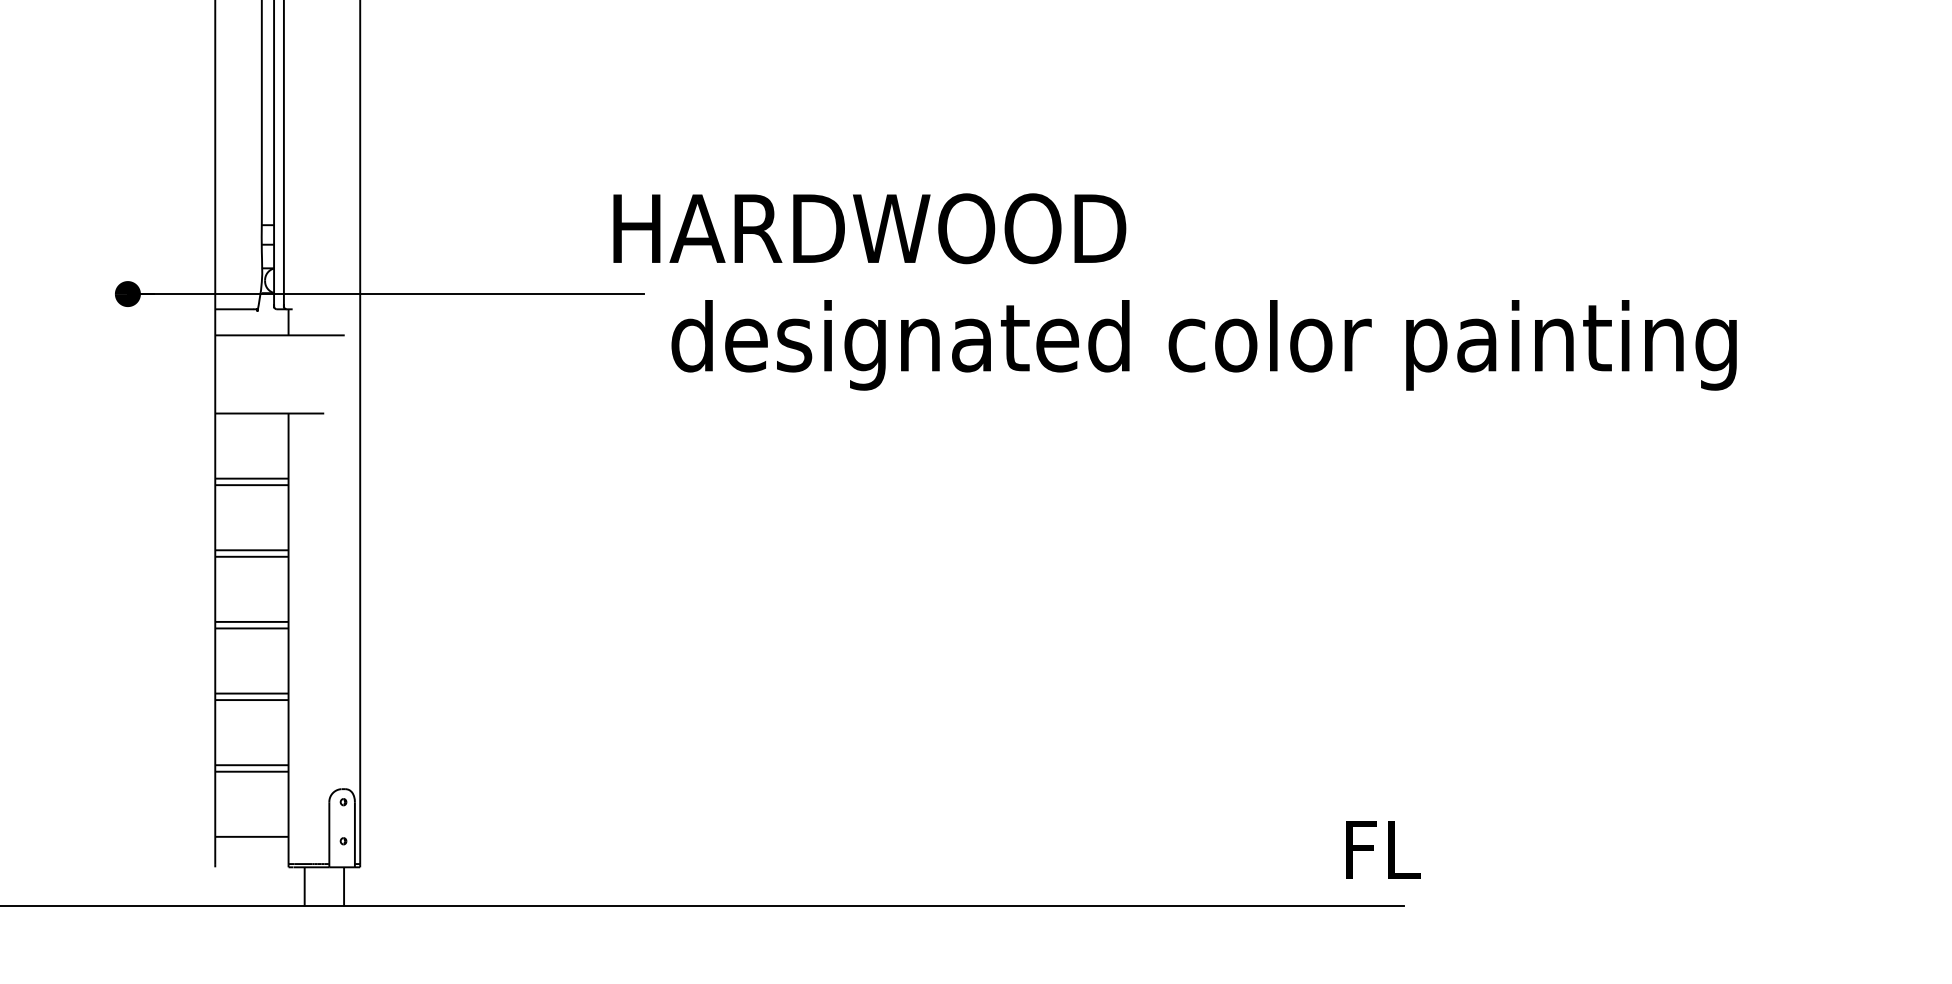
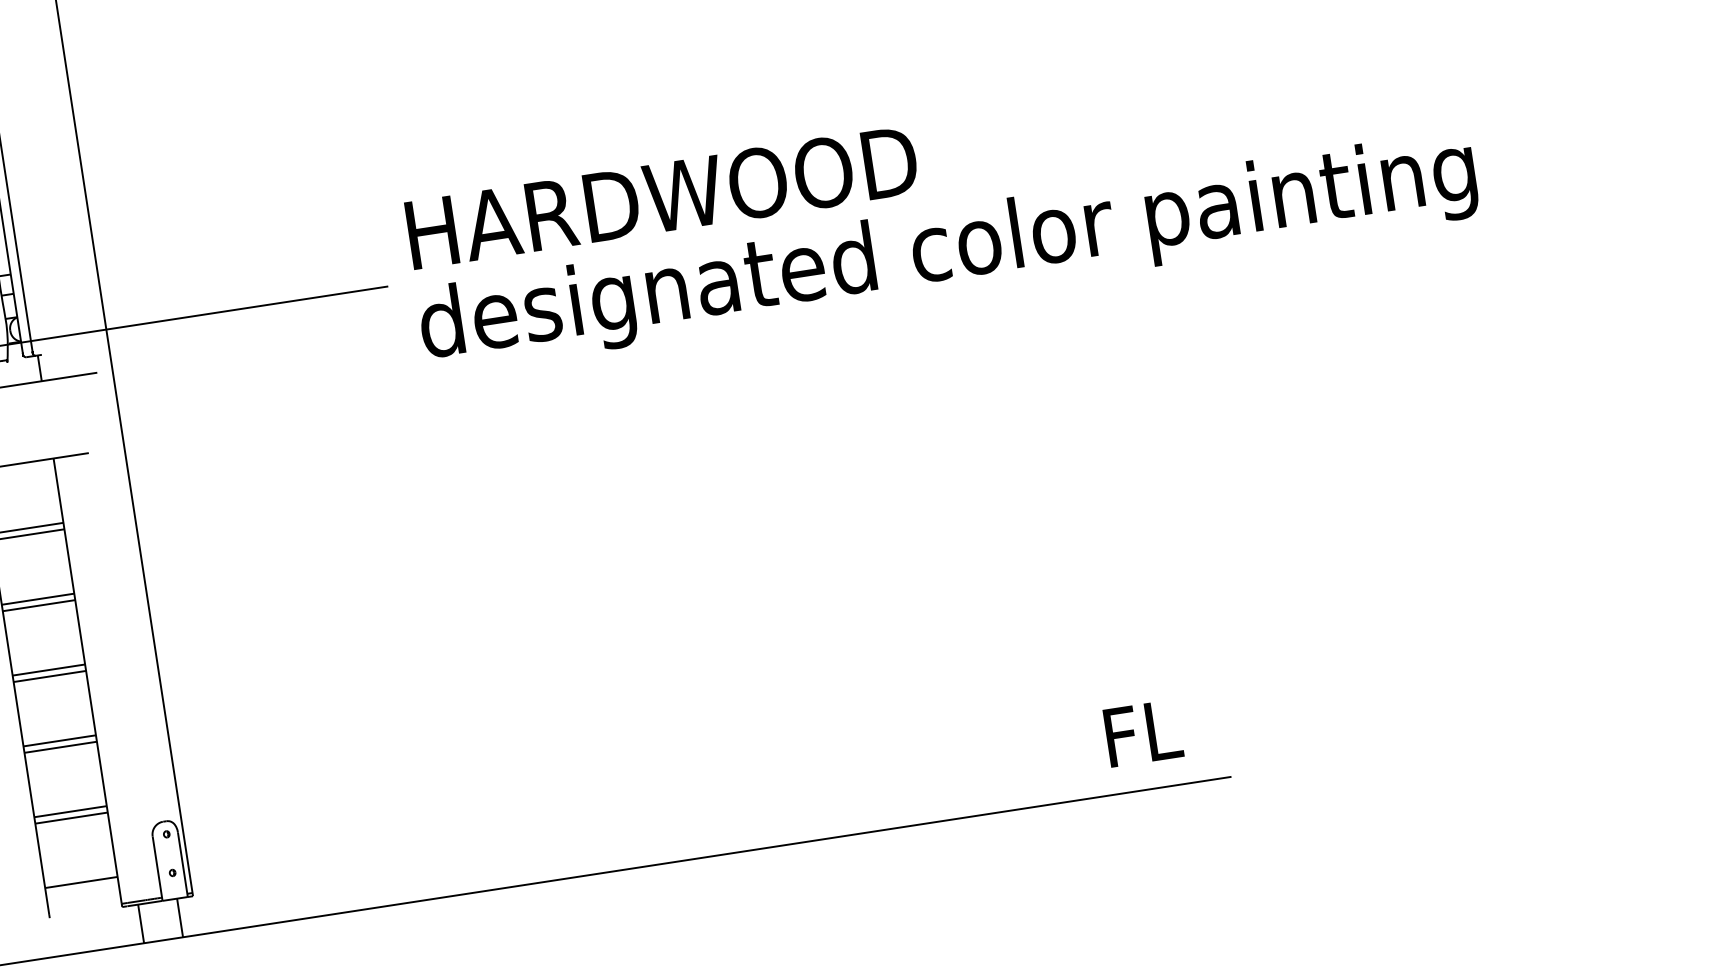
text: (869, 228) -> (662, 197), moved
text: (1383, 849) -> (1143, 732), moved

